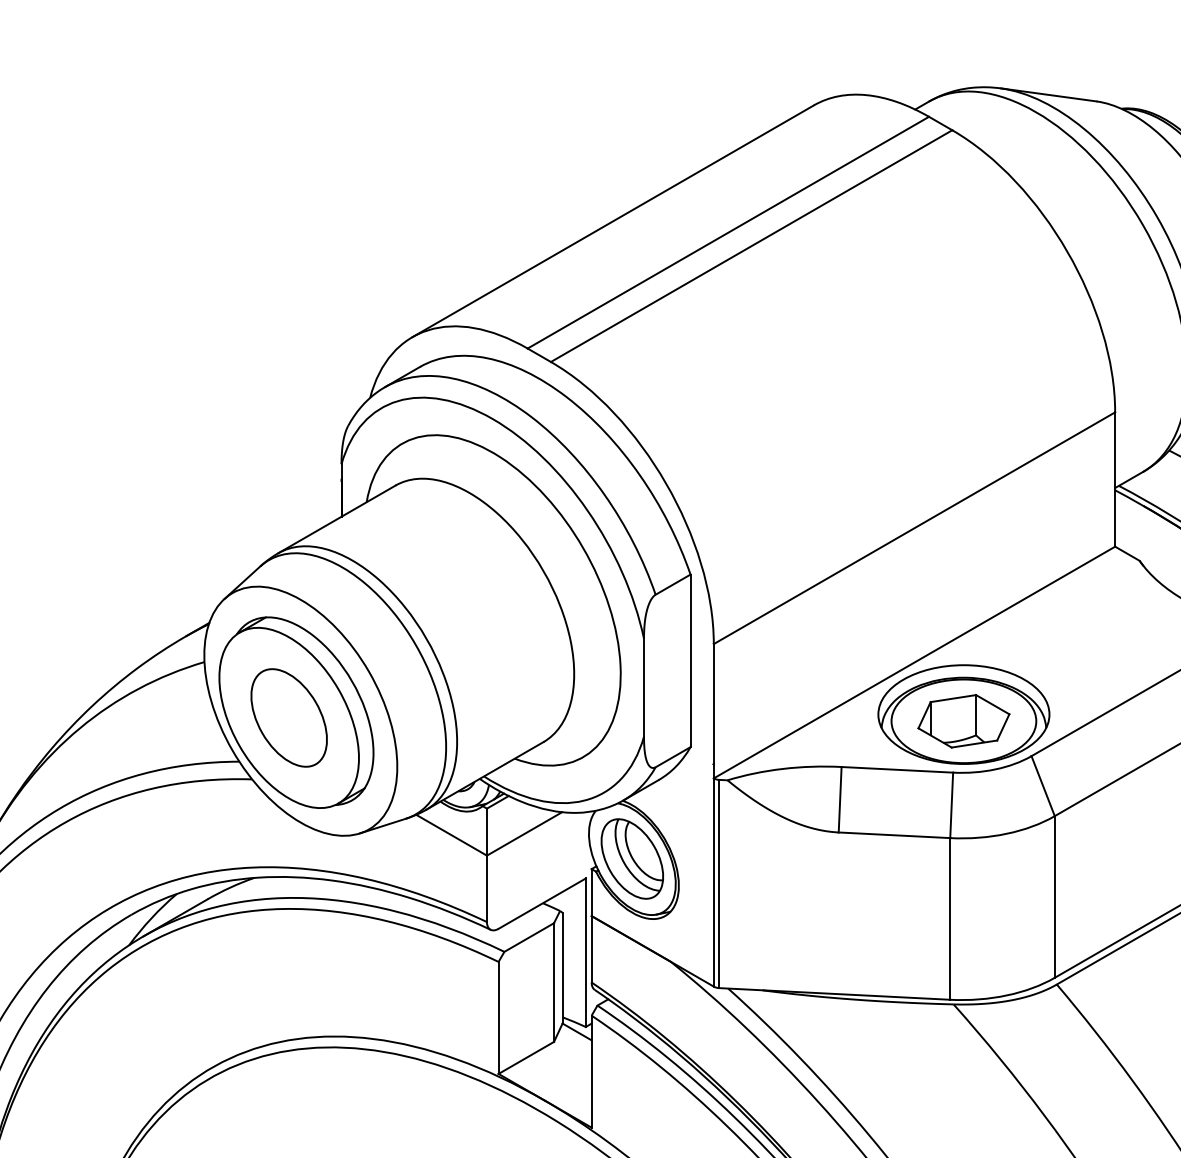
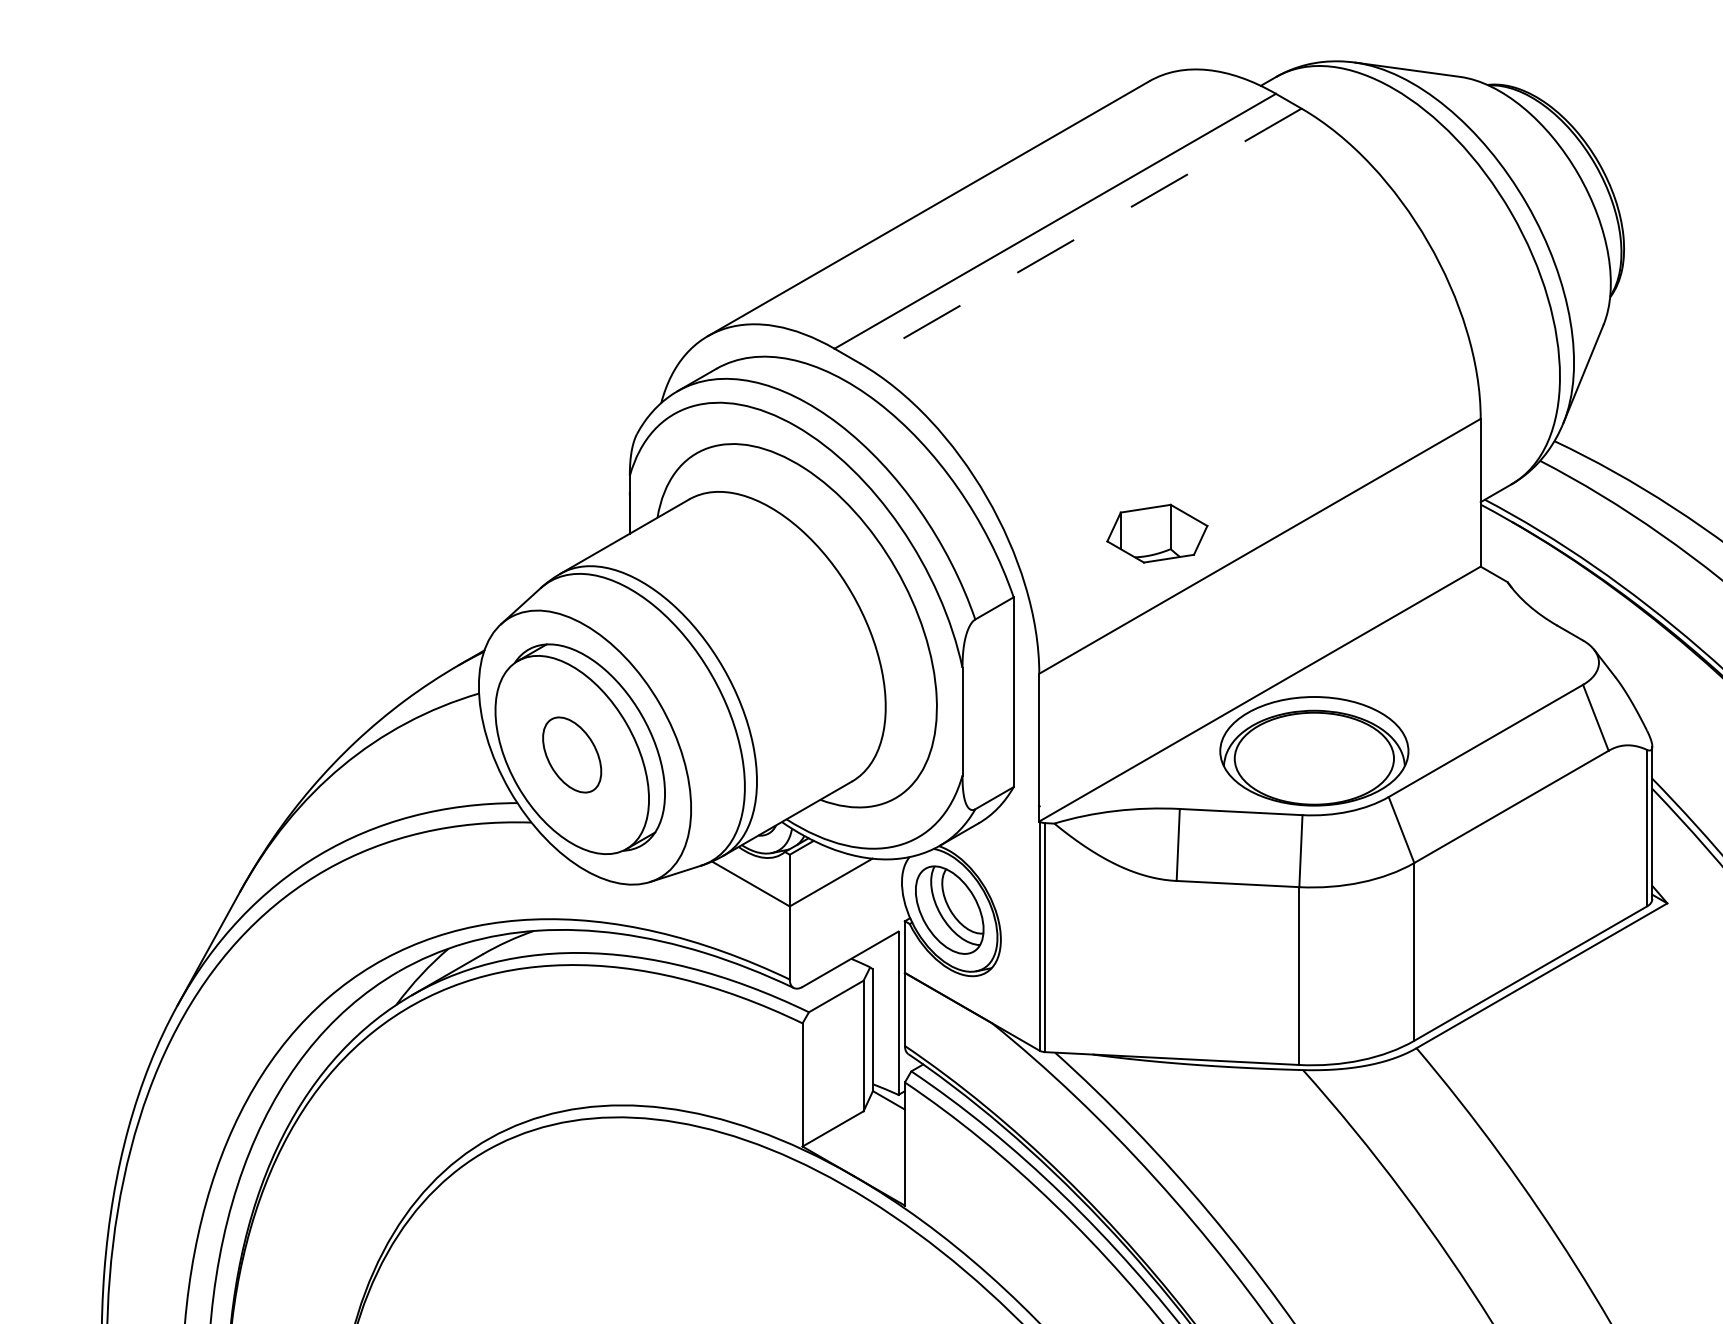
line: (751, 246) -> (1080, 236), solid -> dashed
part: (288, 717) -> (571, 754), size x0.7
part: (964, 721) -> (1157, 533), moved

